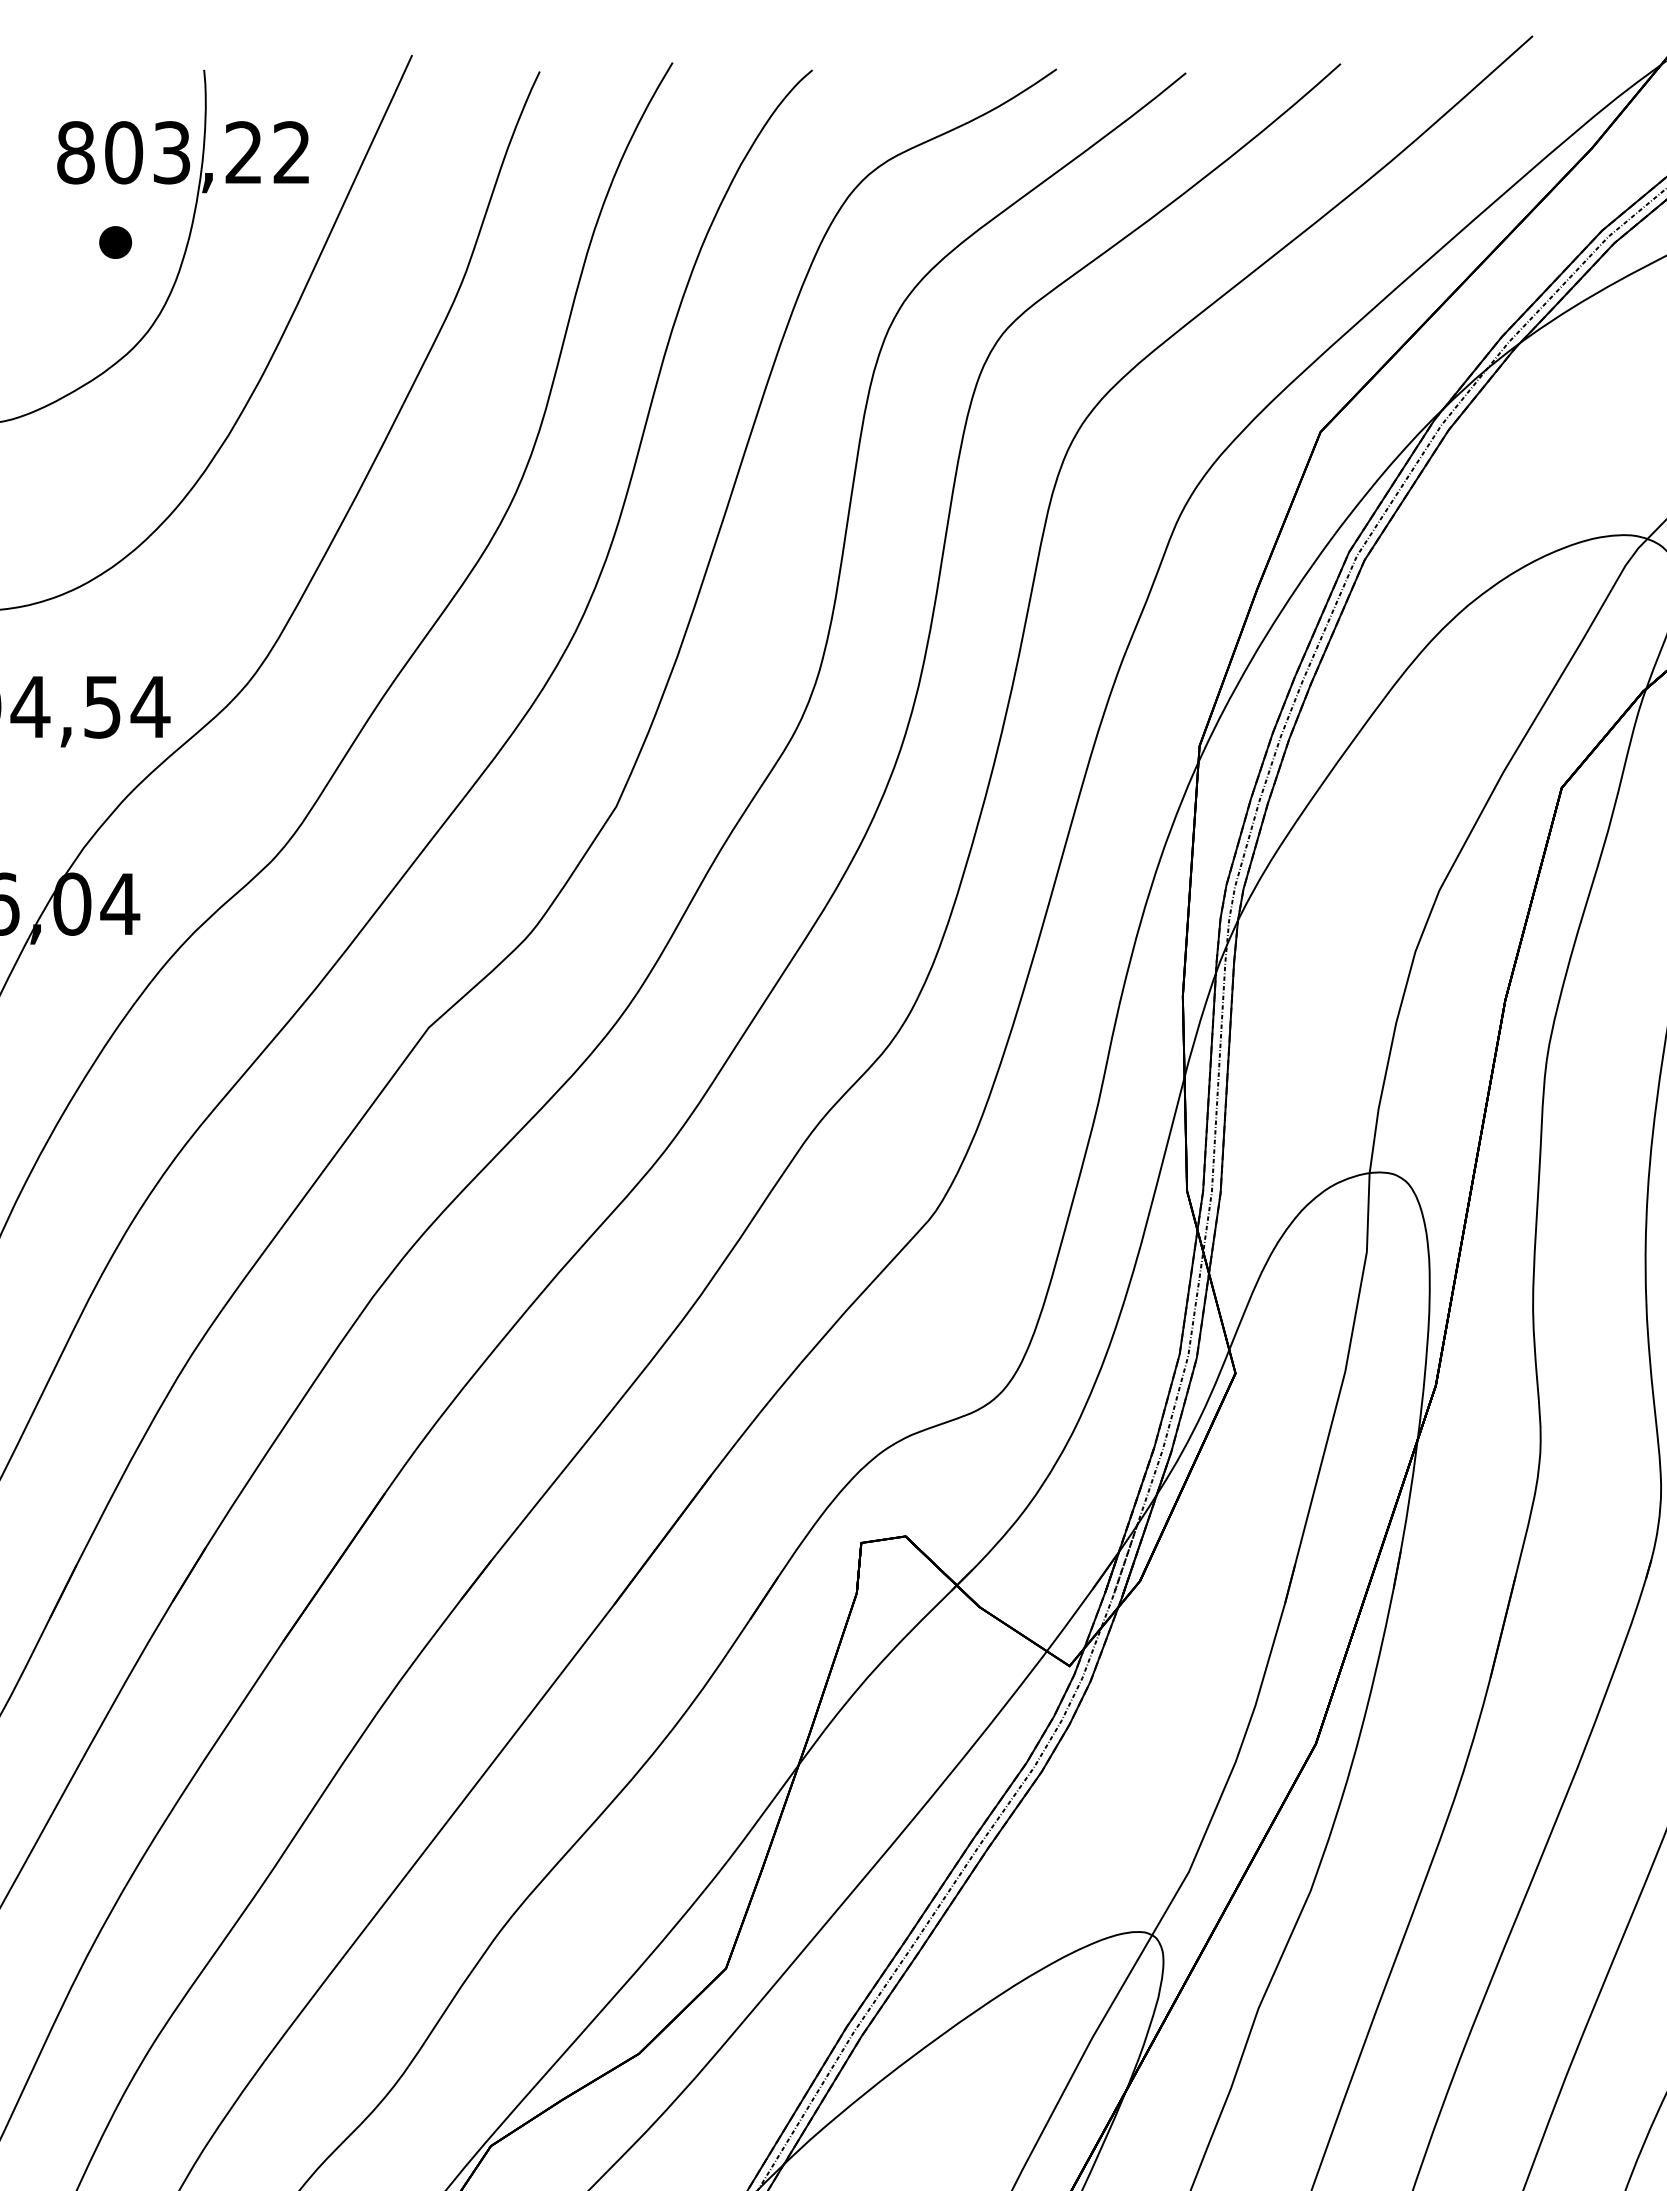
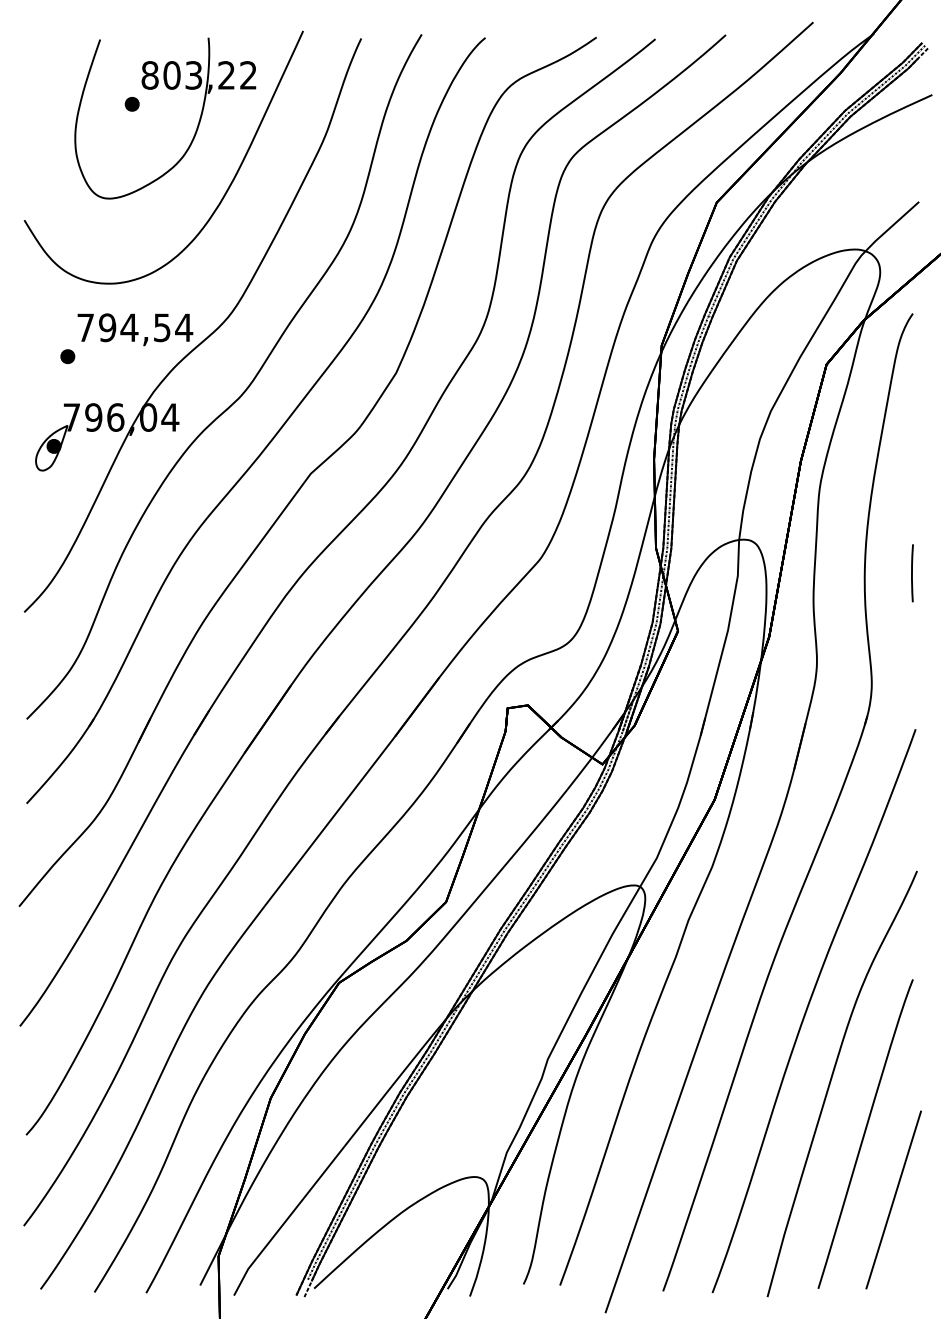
part: (114, 242) -> (131, 104), moved

